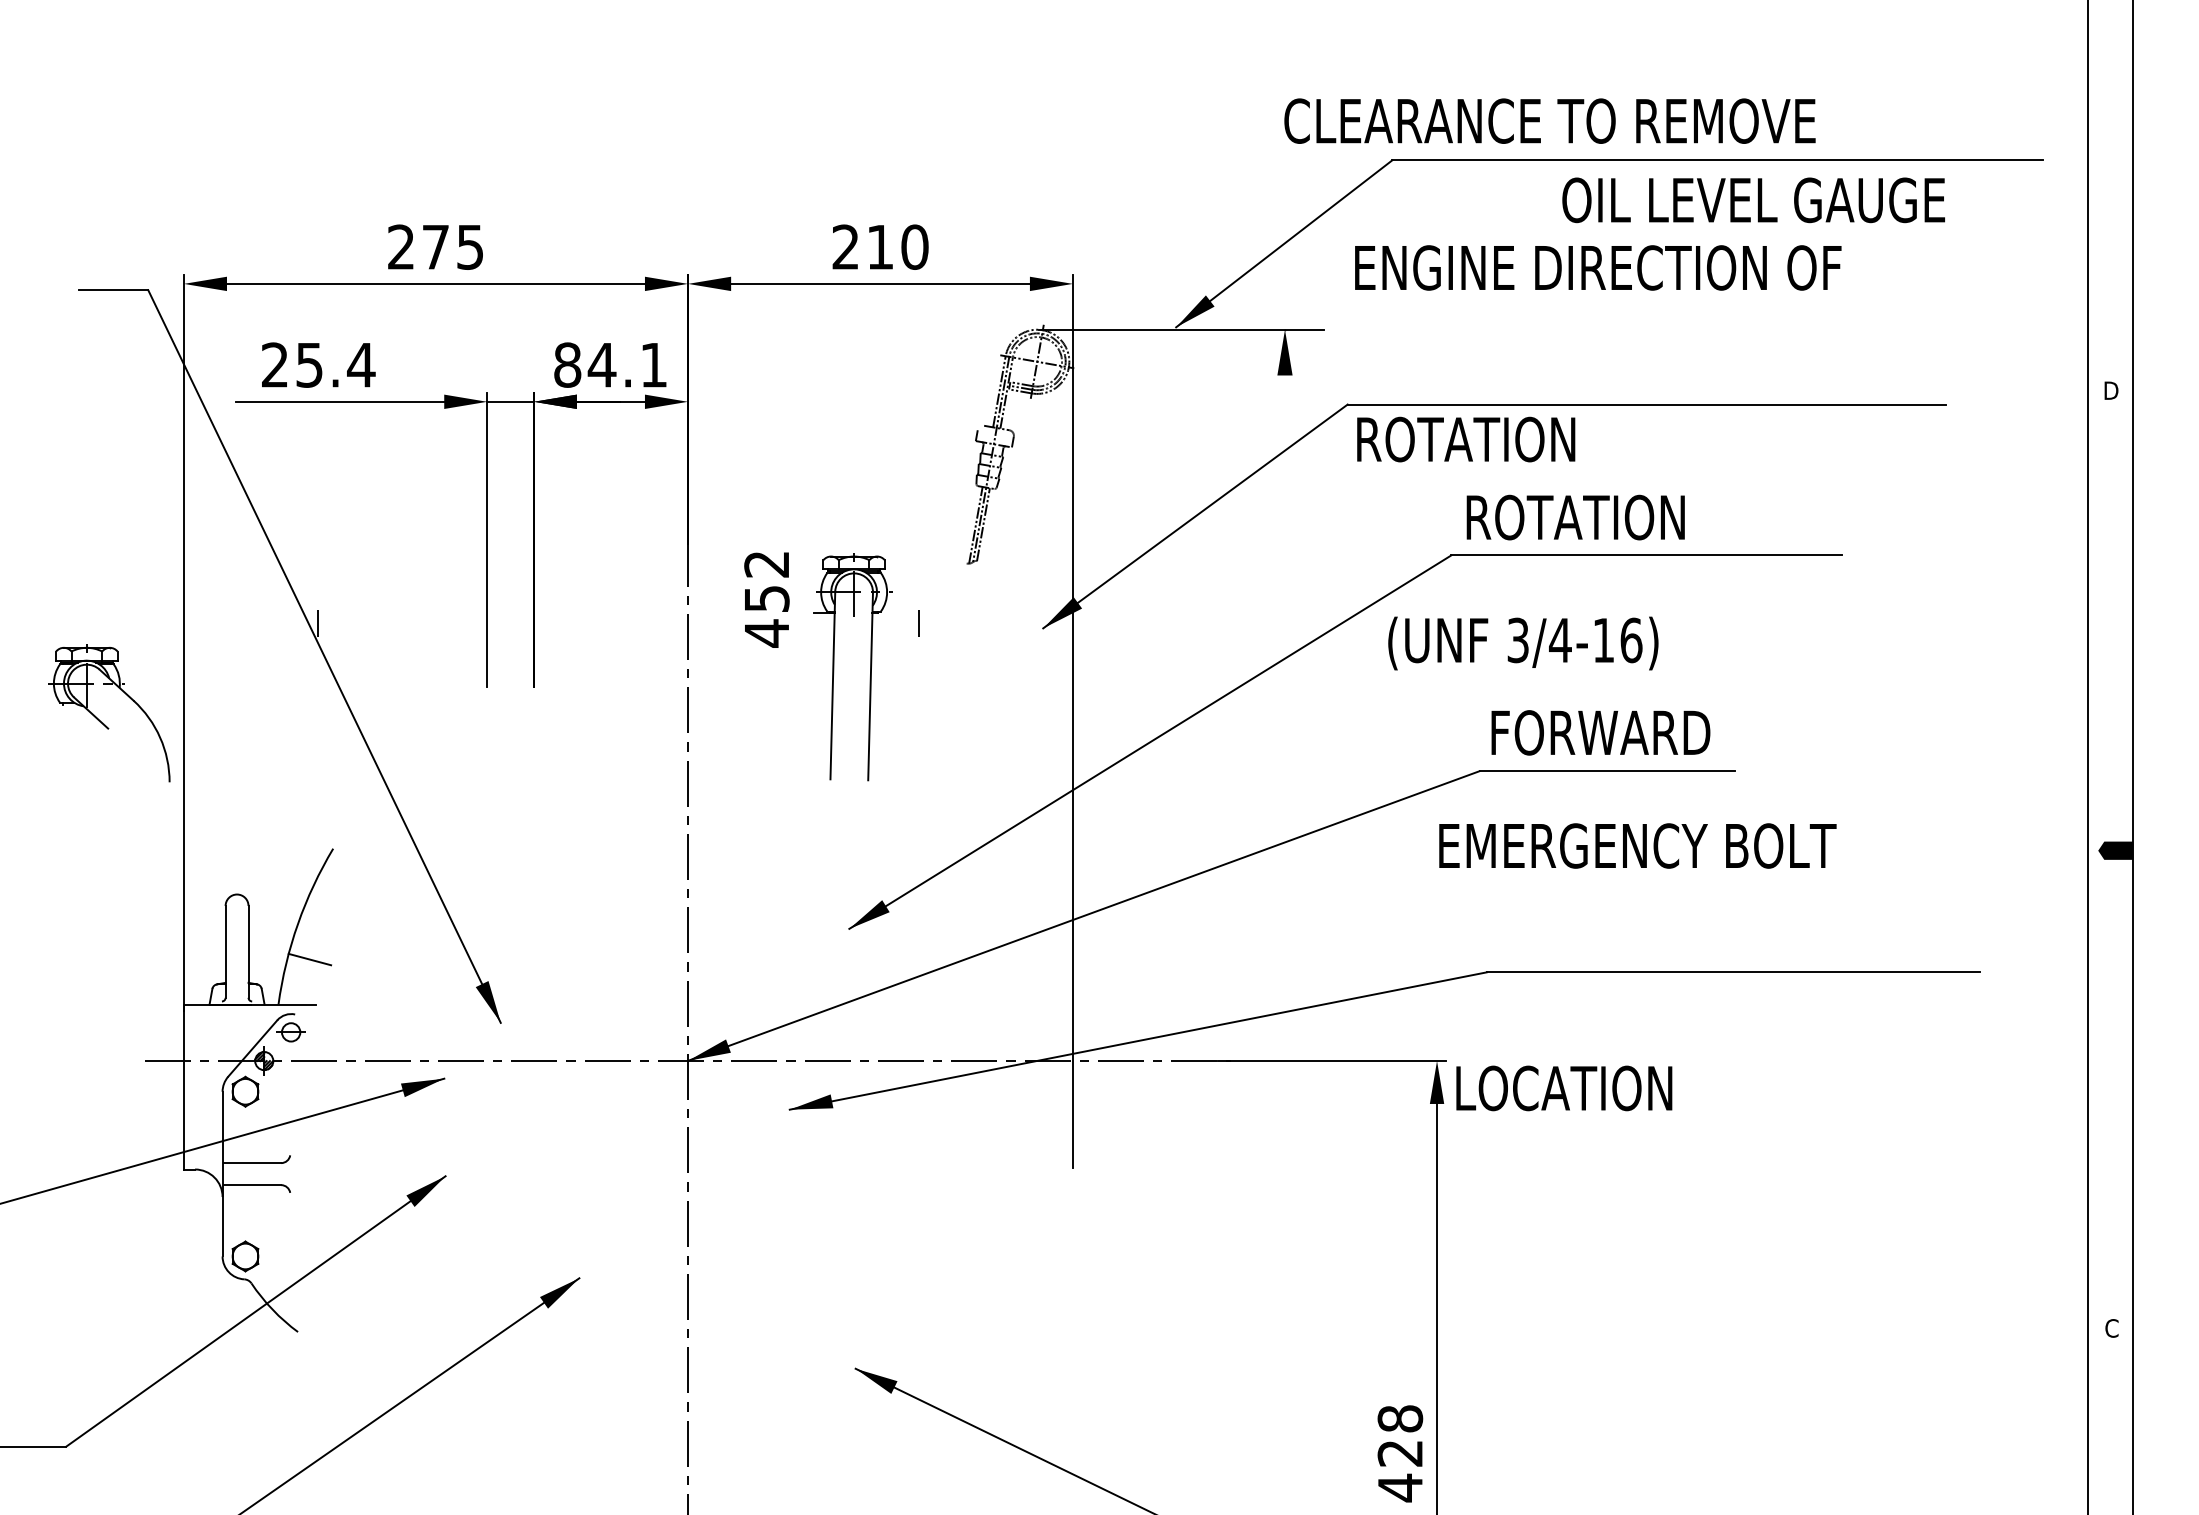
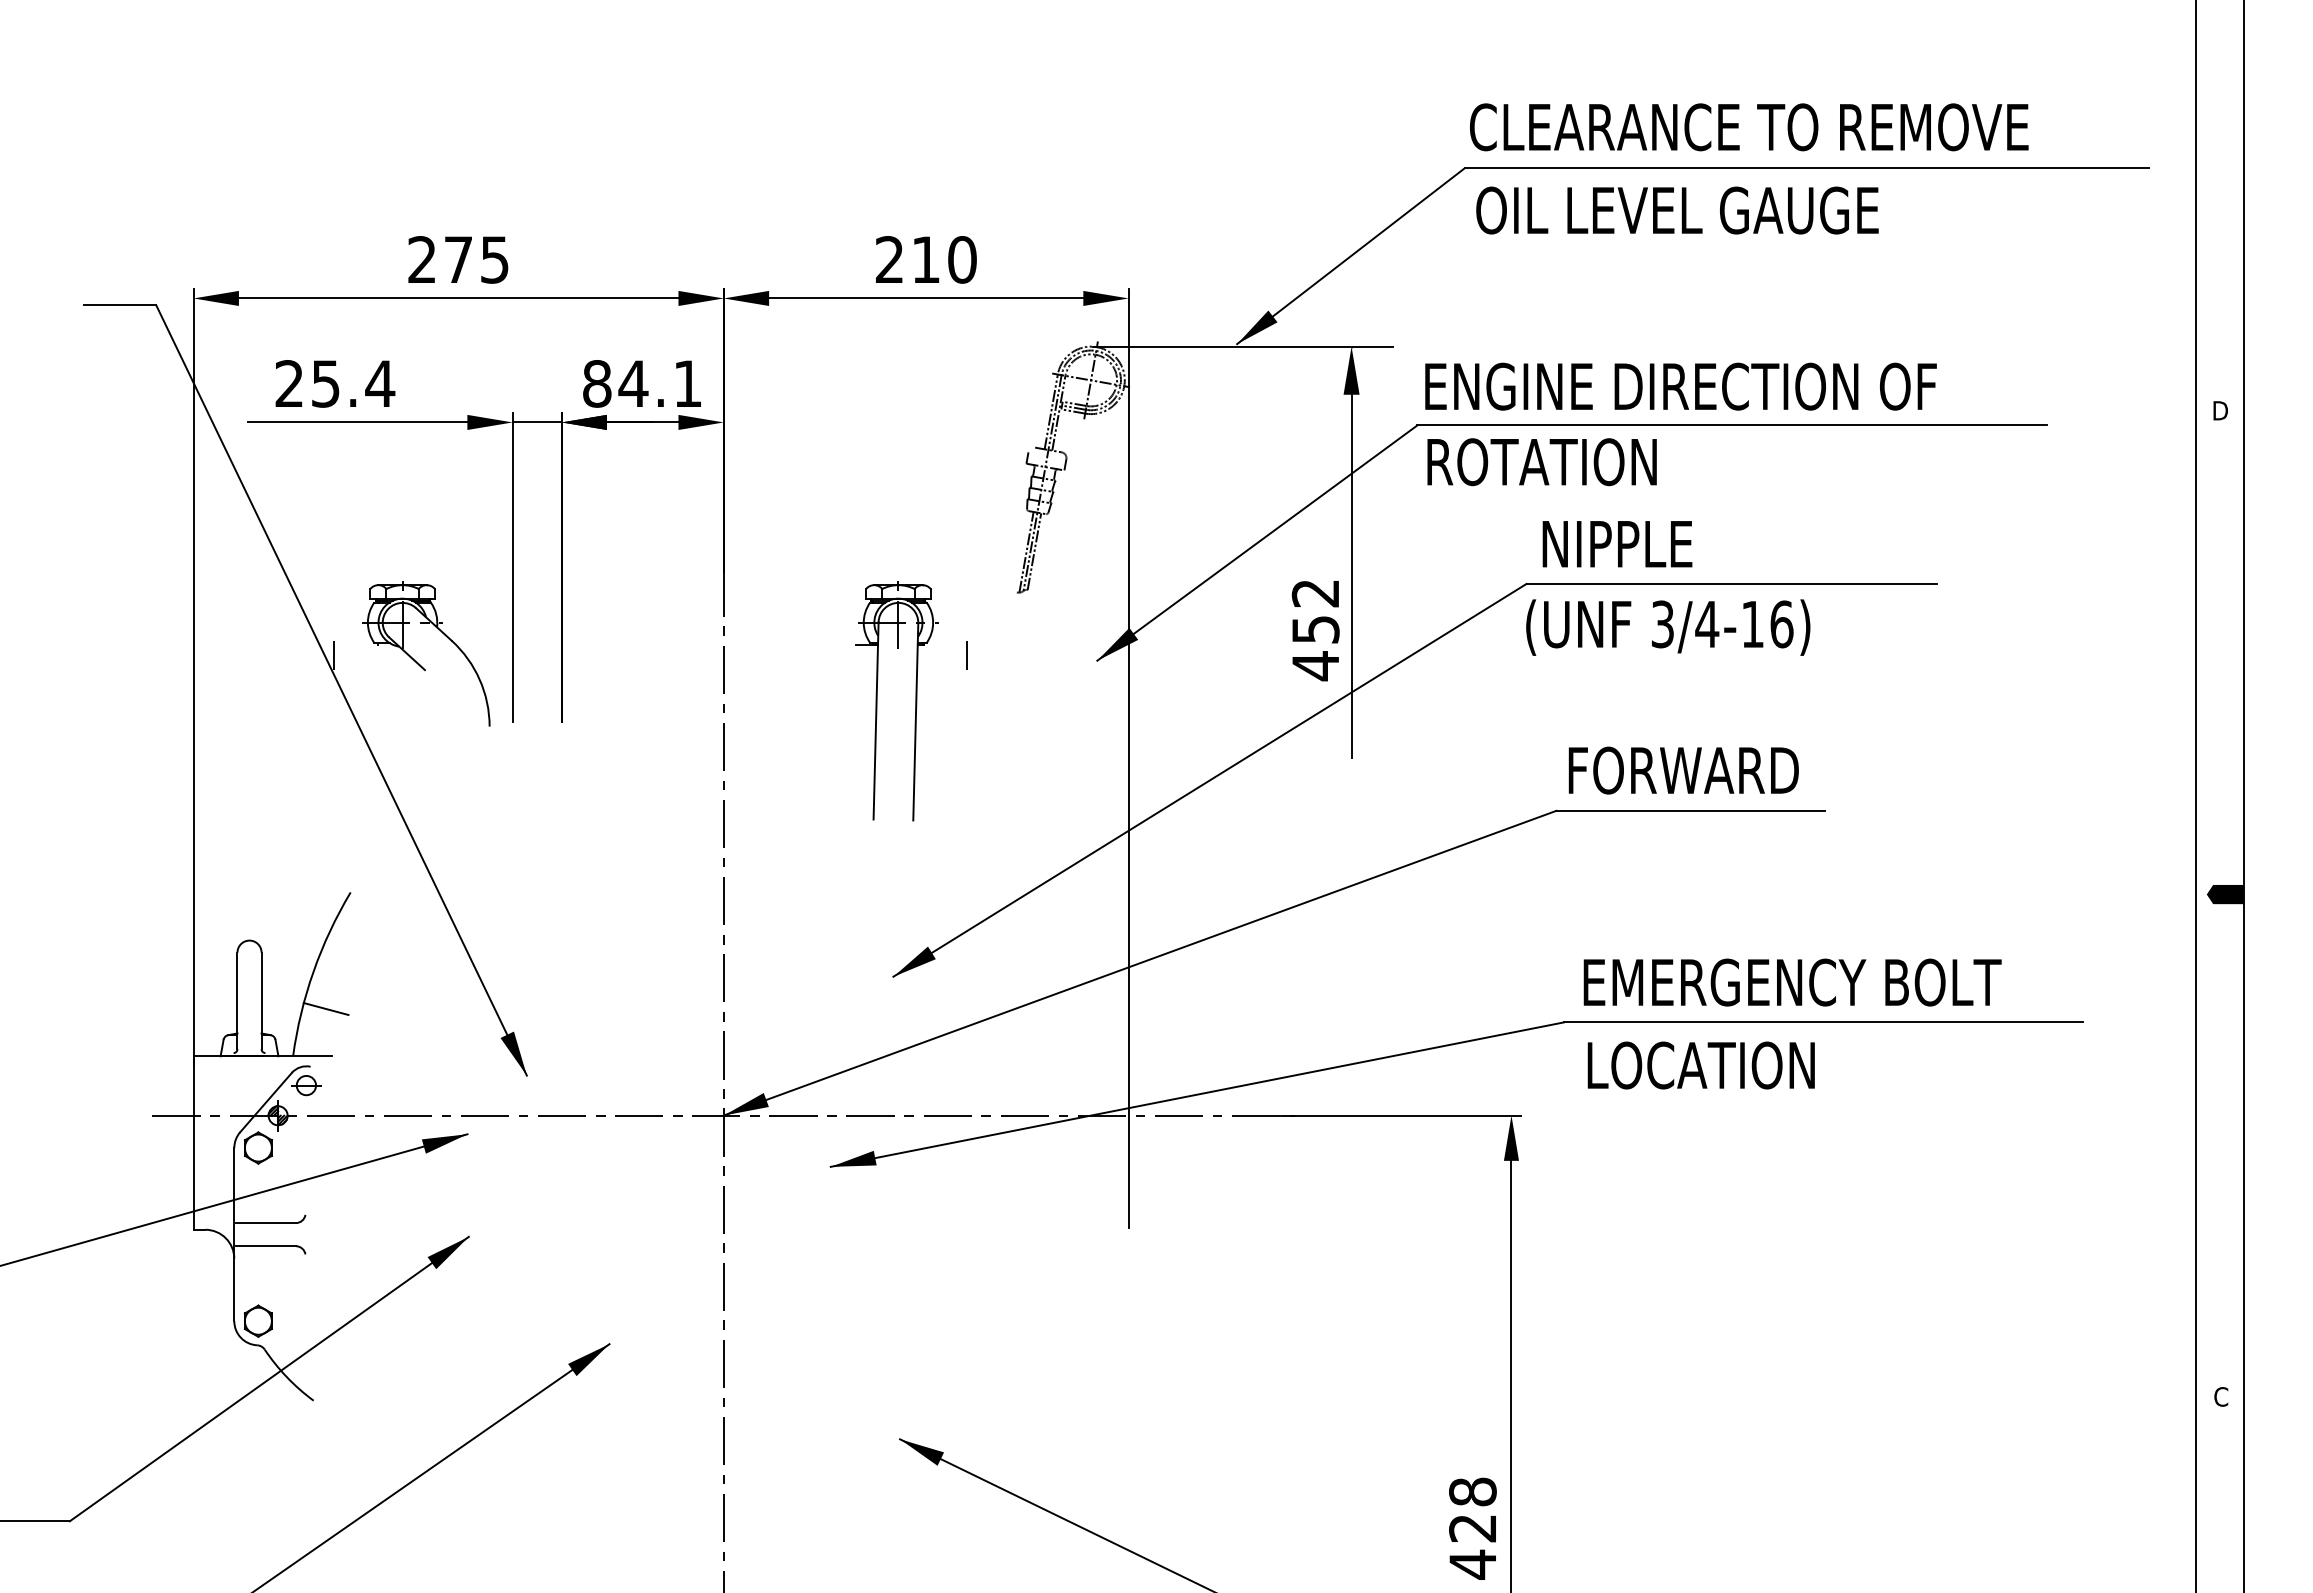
text: (1550, 121) -> (1749, 127), moved
text: (1753, 200) -> (1677, 210), moved
text: (1597, 267) -> (1680, 386), moved
text: (1577, 517) -> (1659, 544), ROTATION -> NIPPLE
line: (1284, 542) -> (1351, 570), added
text: (766, 600) -> (1315, 631), moved
text: (1523, 643) -> (1668, 627), moved
part: (101, 720) -> (417, 661), moved
text: (1637, 845) -> (1792, 982), moved
text: (1563, 1088) -> (1700, 1065), moved

